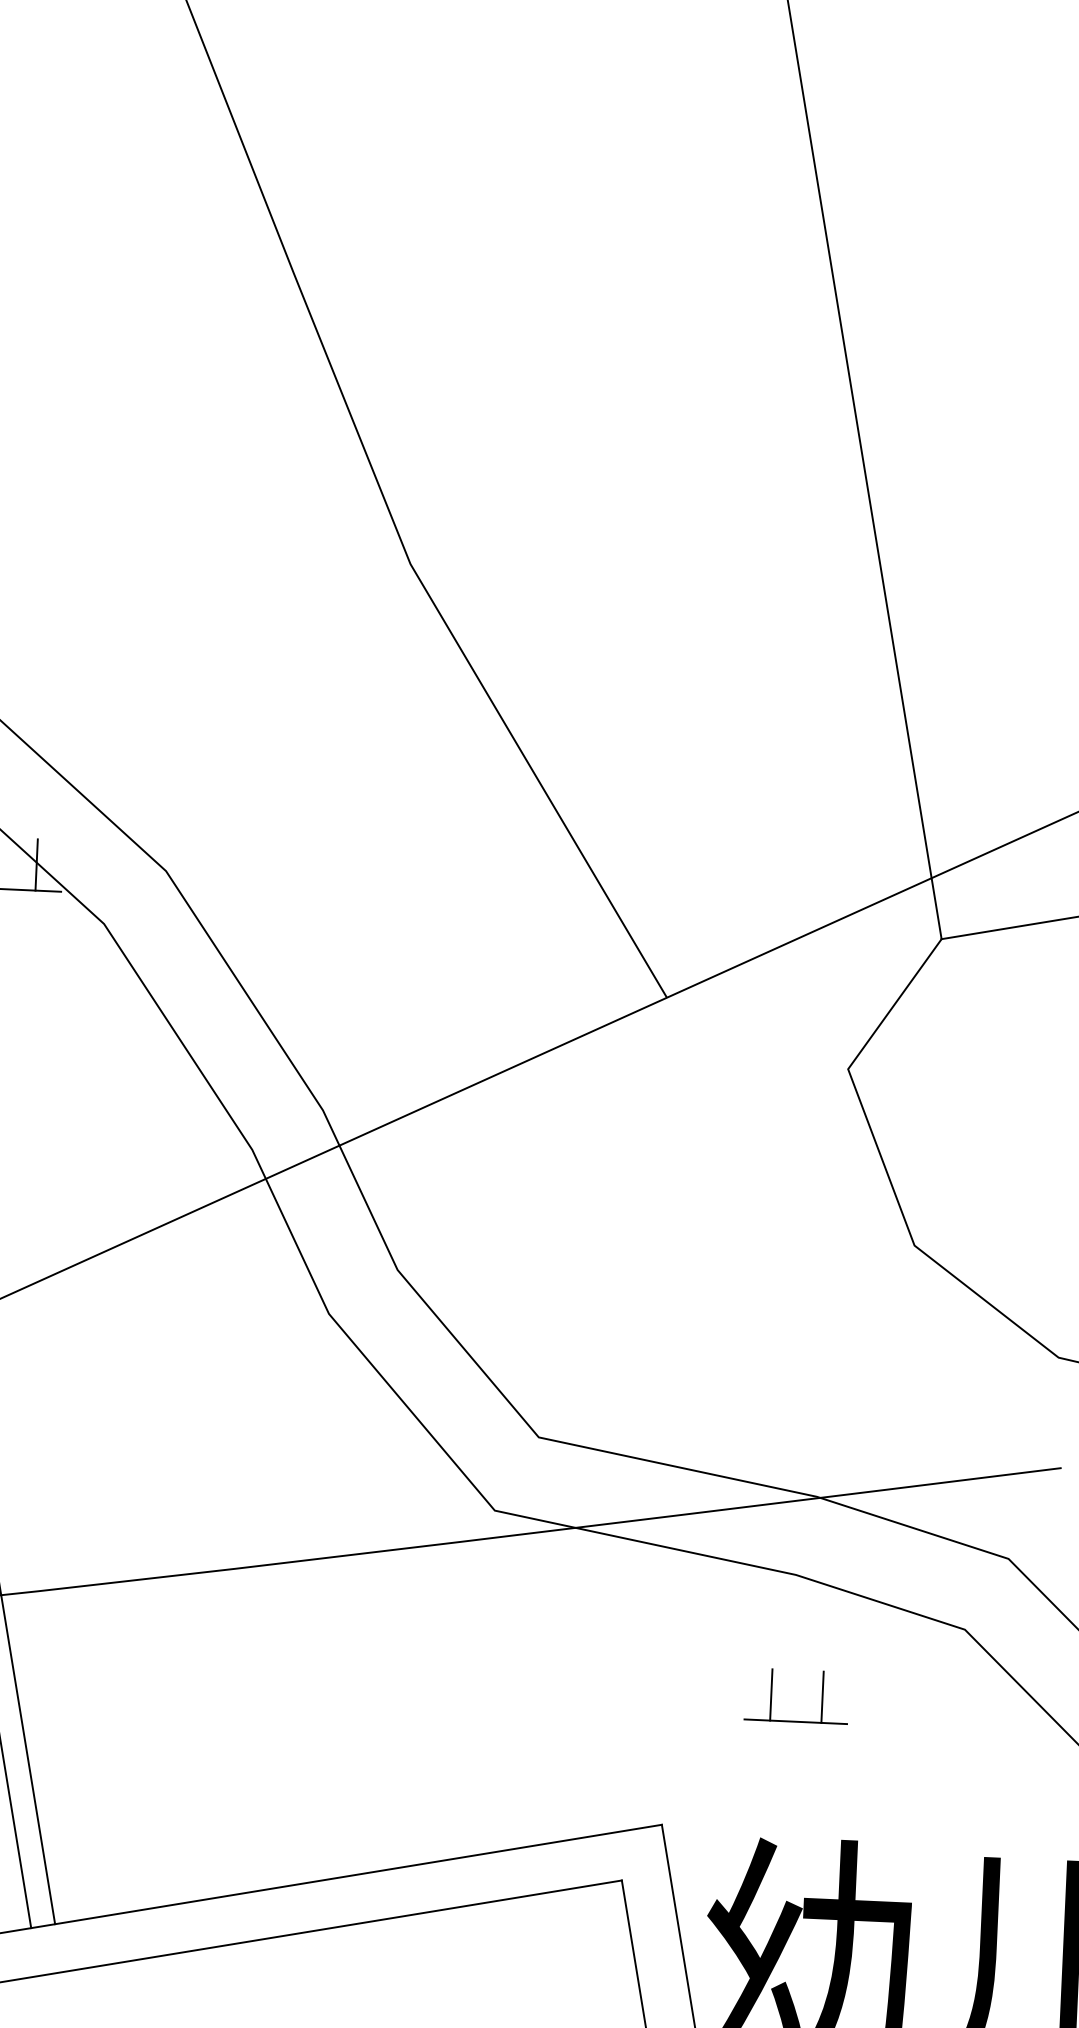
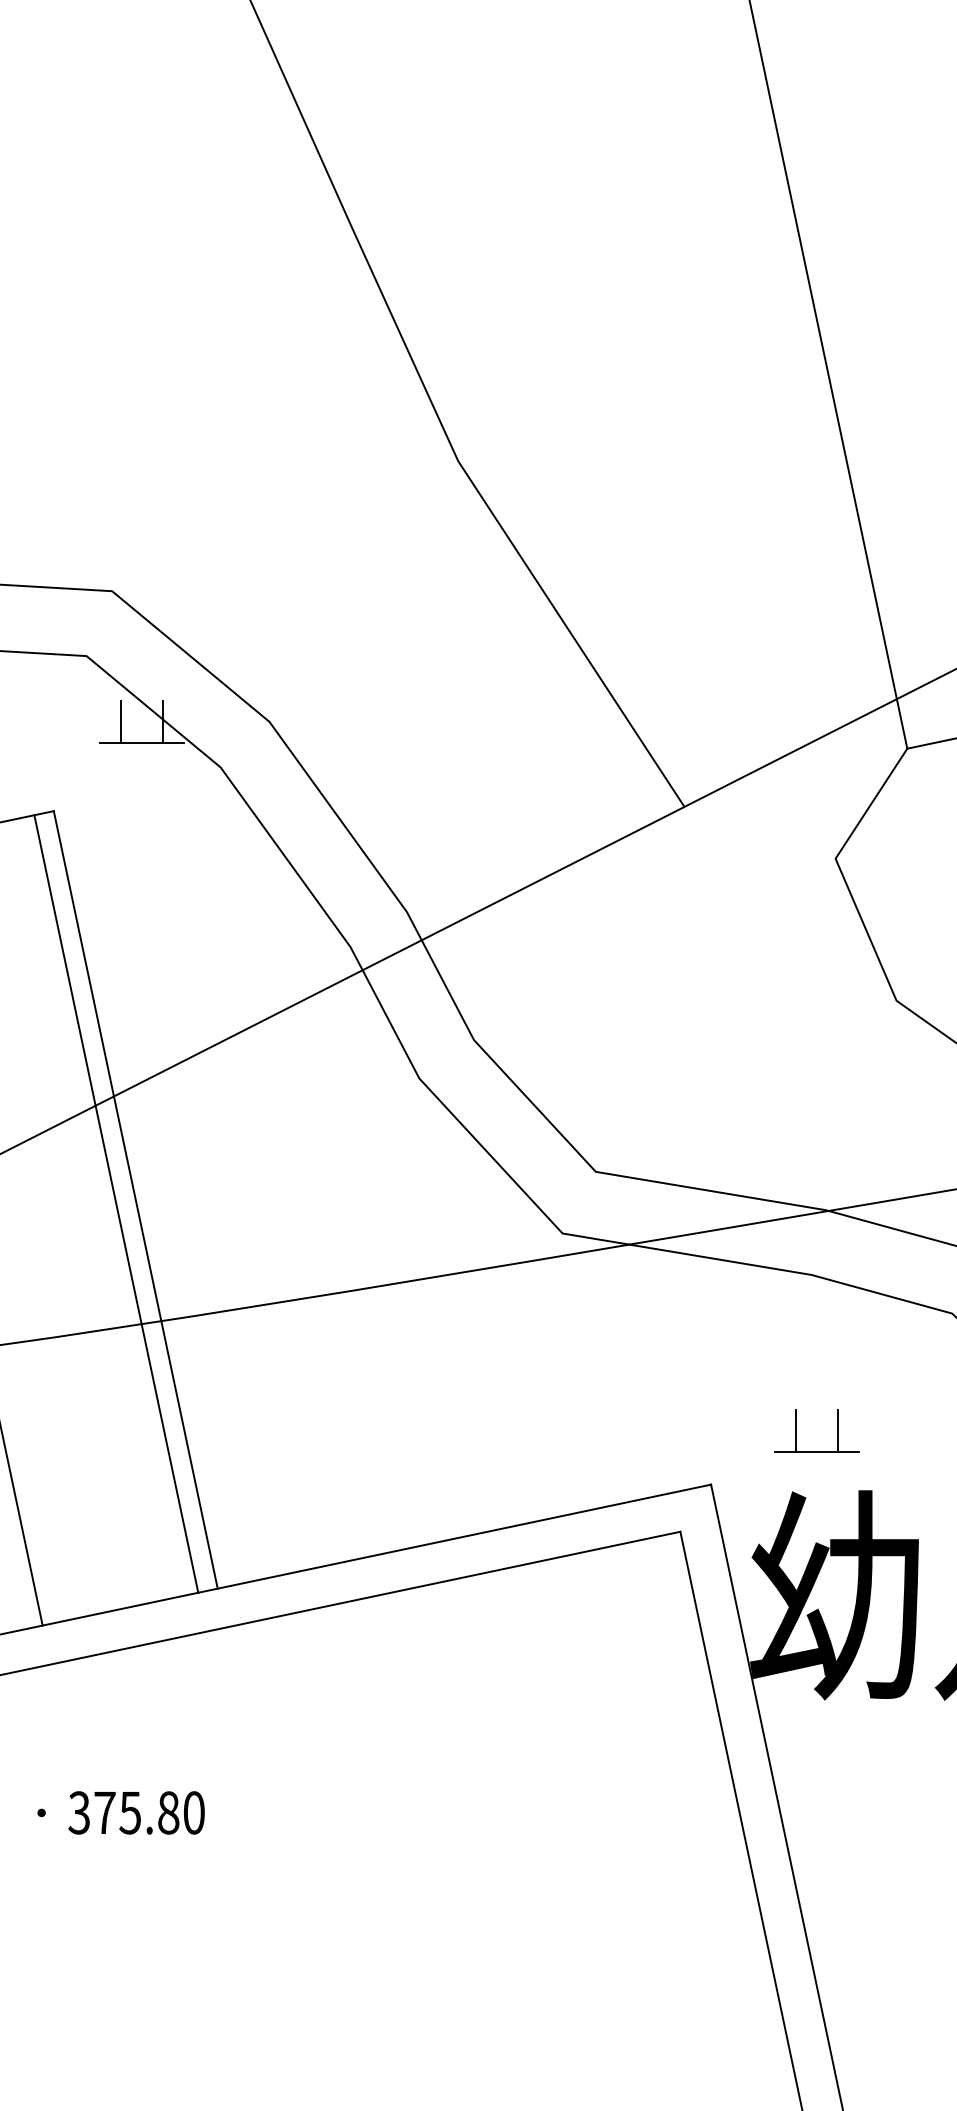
part: (772, 1694) -> (796, 1430), moved

